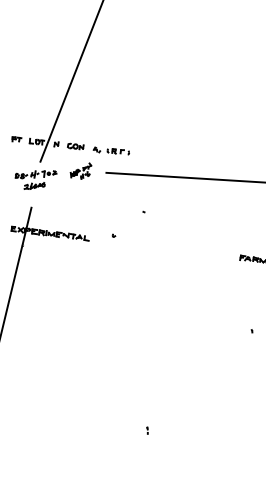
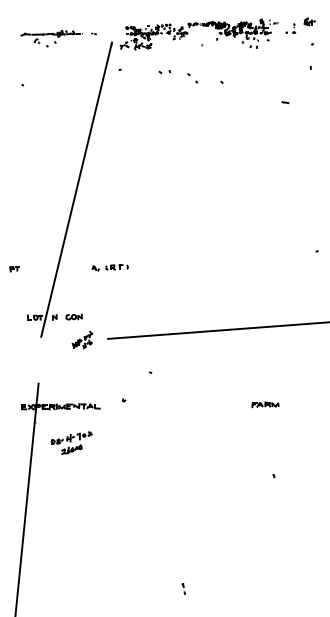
part: (16, 139) -> (14, 269), moved
part: (110, 150) -> (109, 267), moved
part: (35, 178) -> (71, 442), moved
part: (147, 430) -> (183, 588), size x1.6

